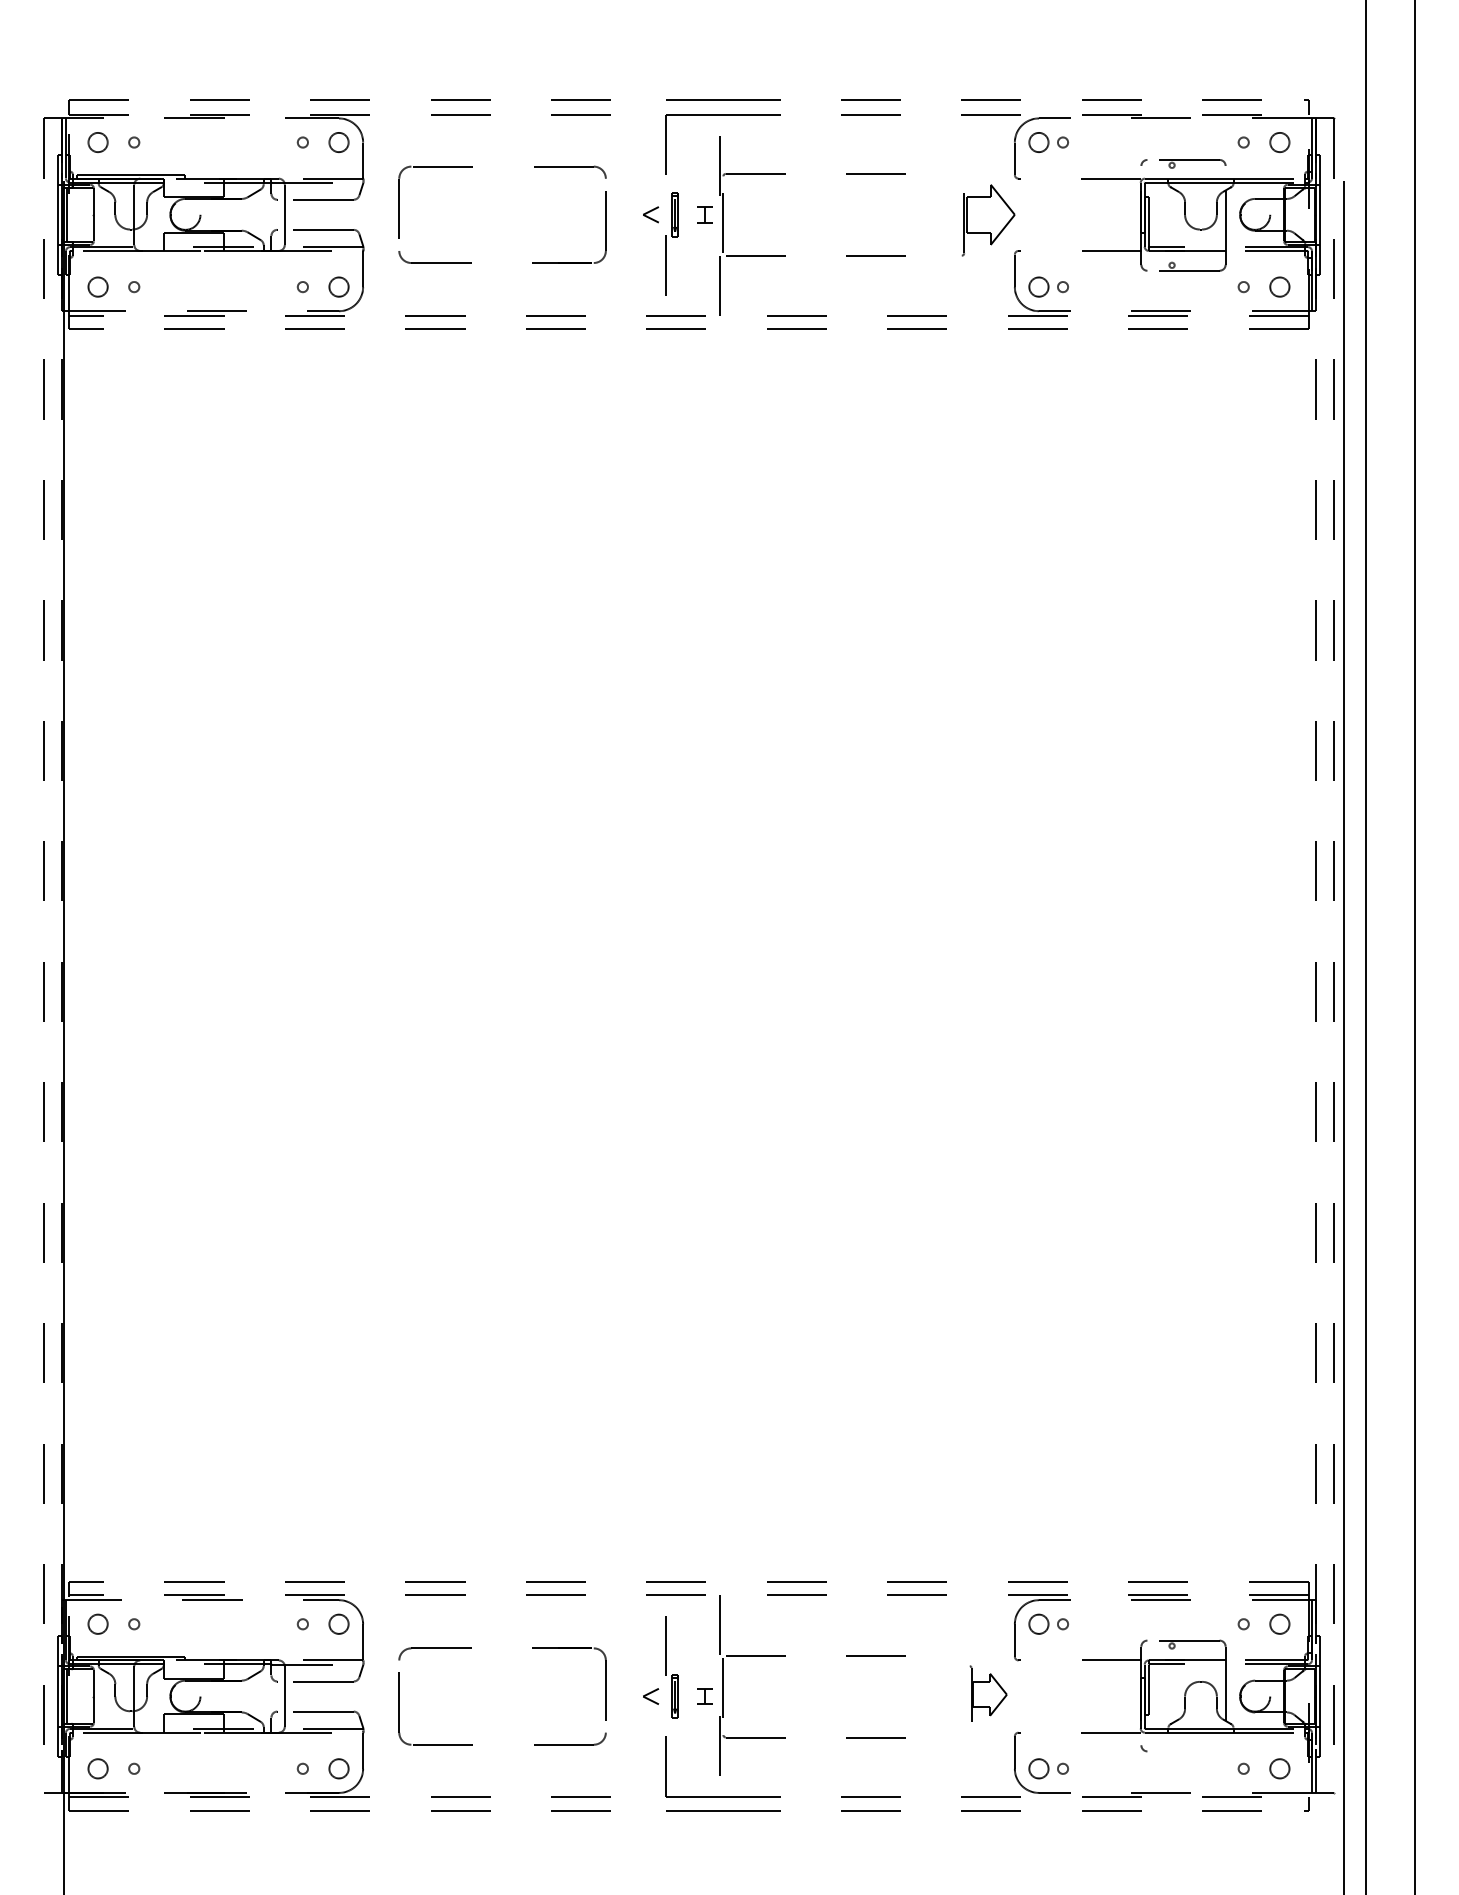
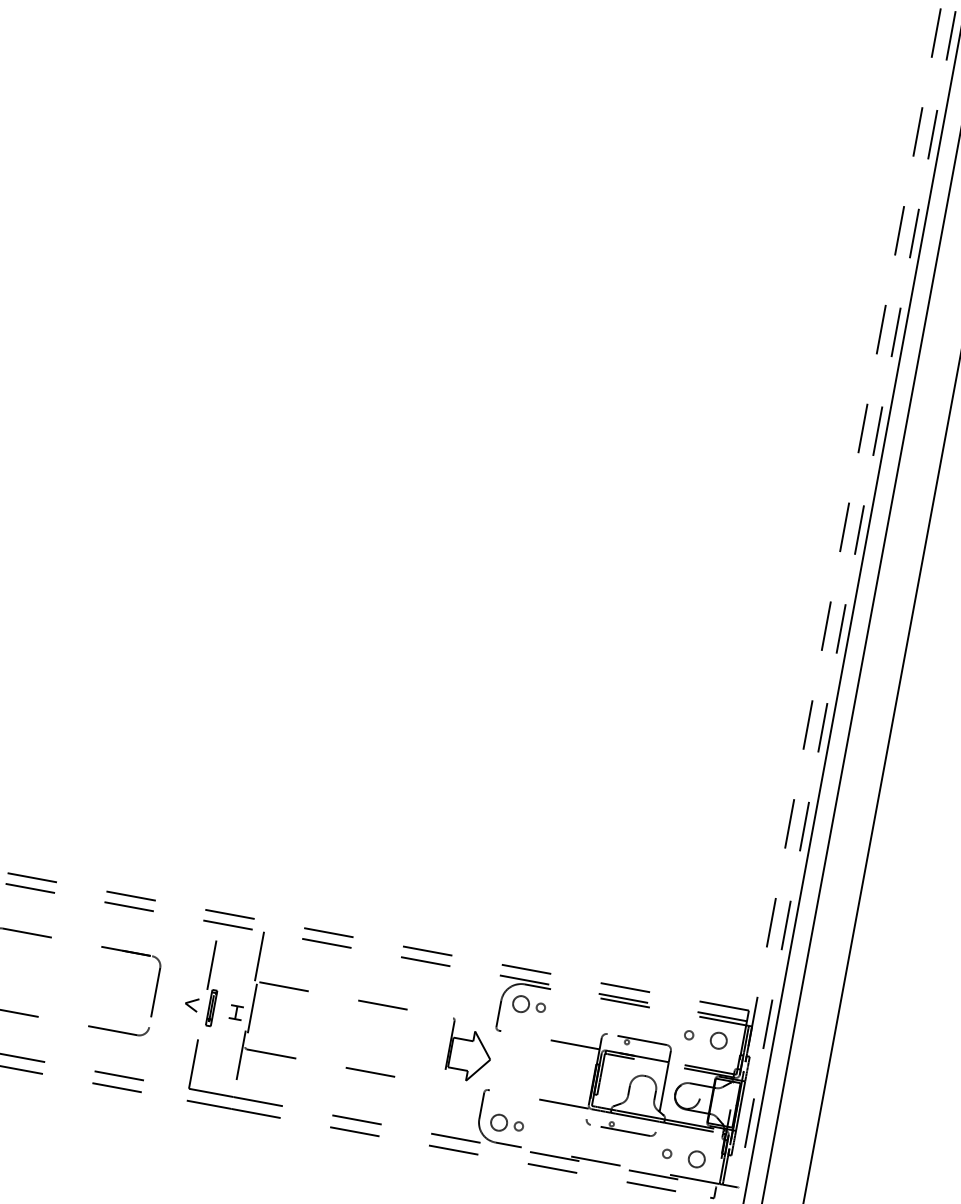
part: (988, 1690) -> (469, 1050), size x1.43
part: (1192, 1747) -> (628, 1128), added

